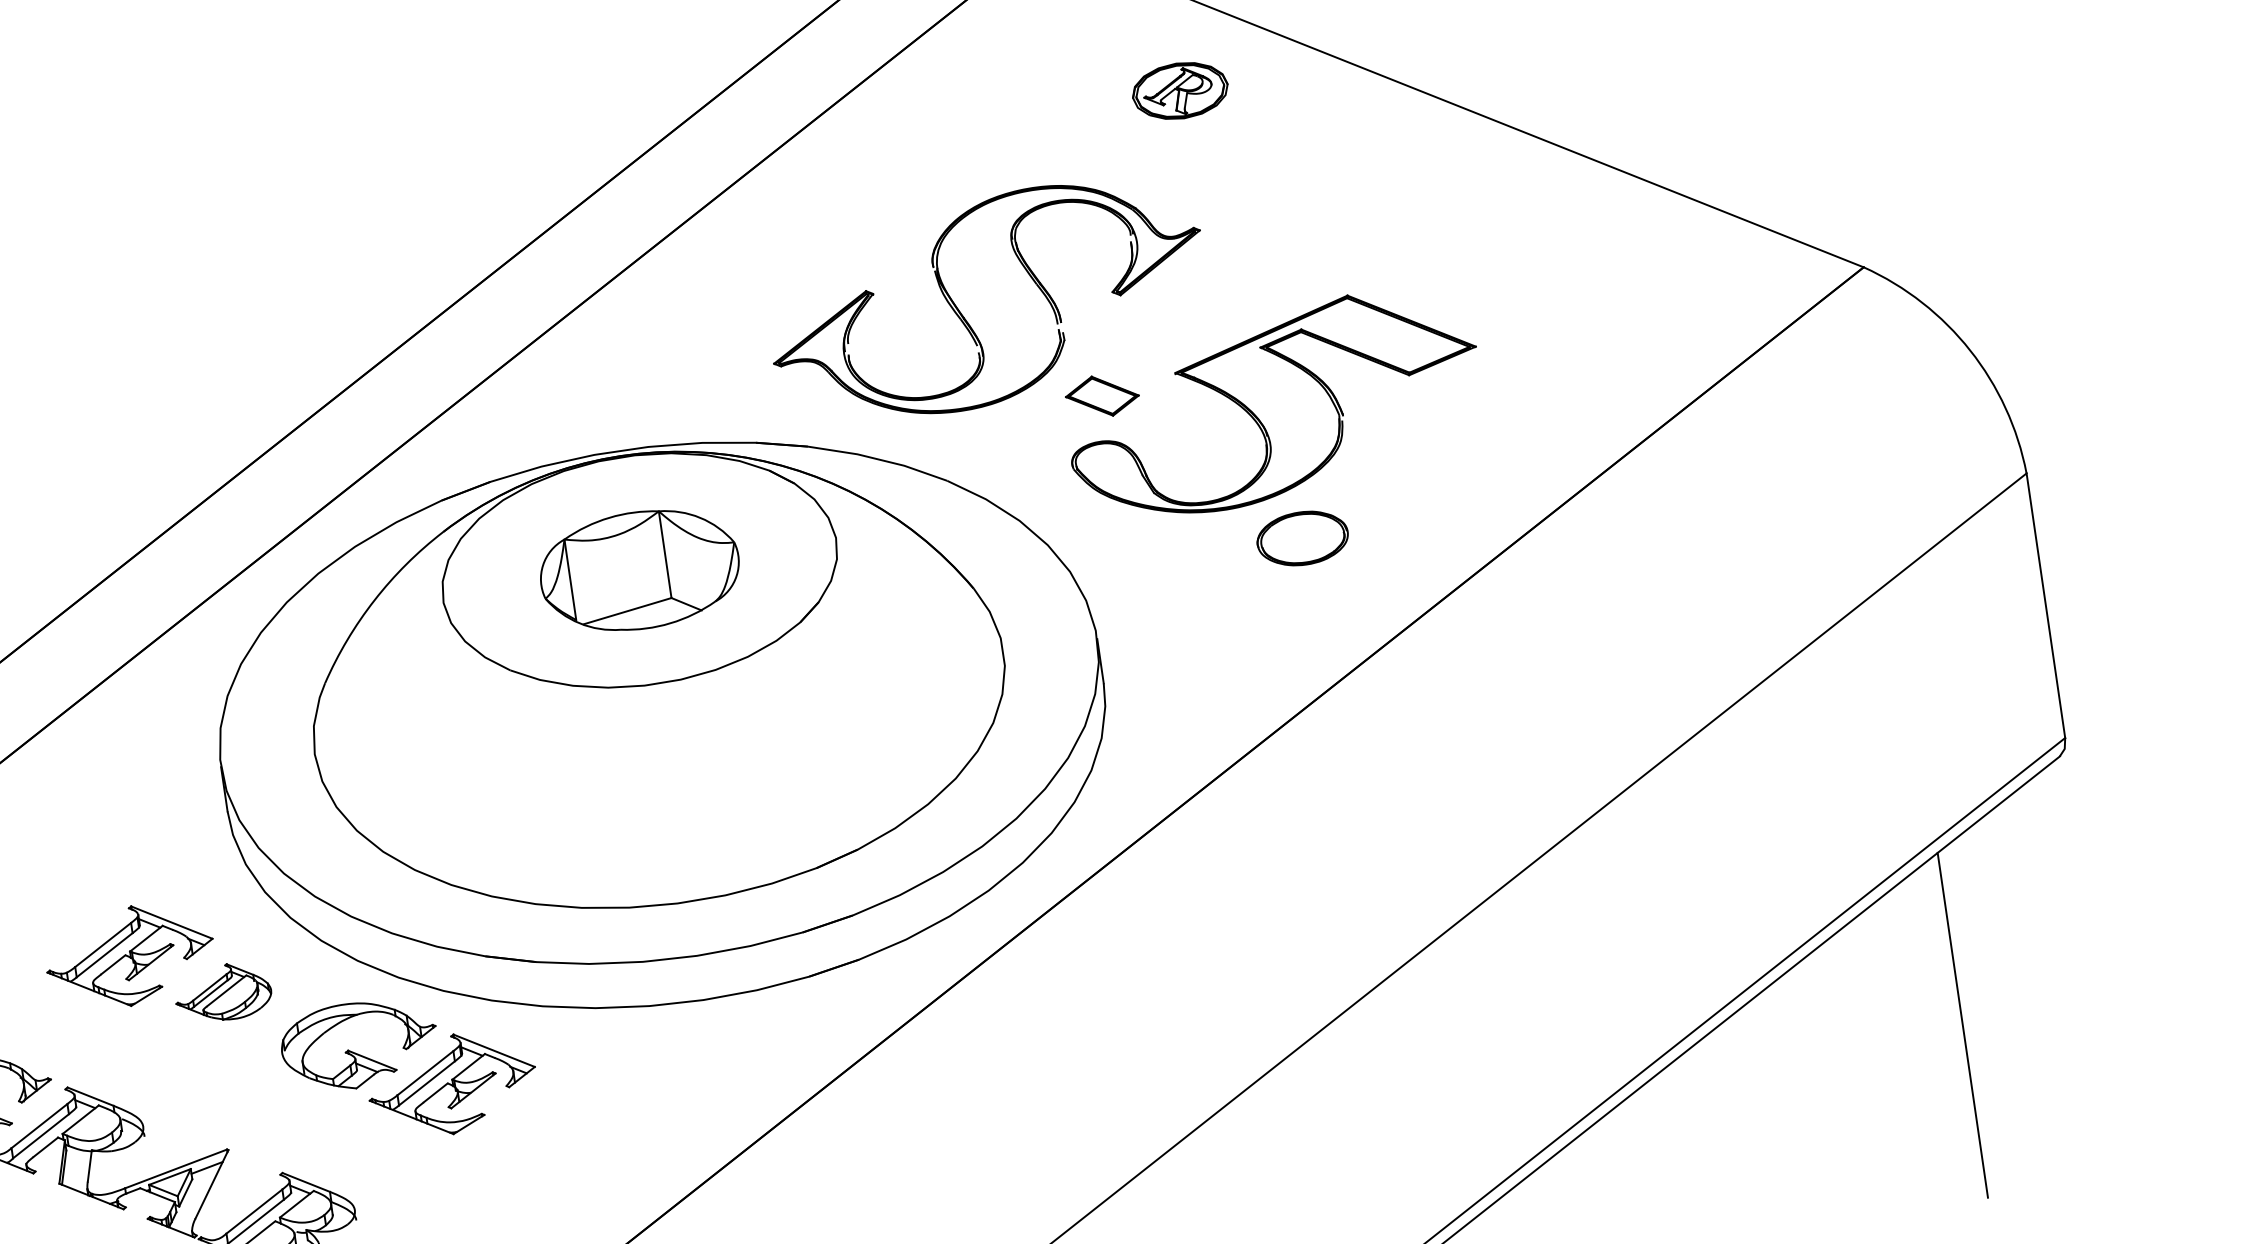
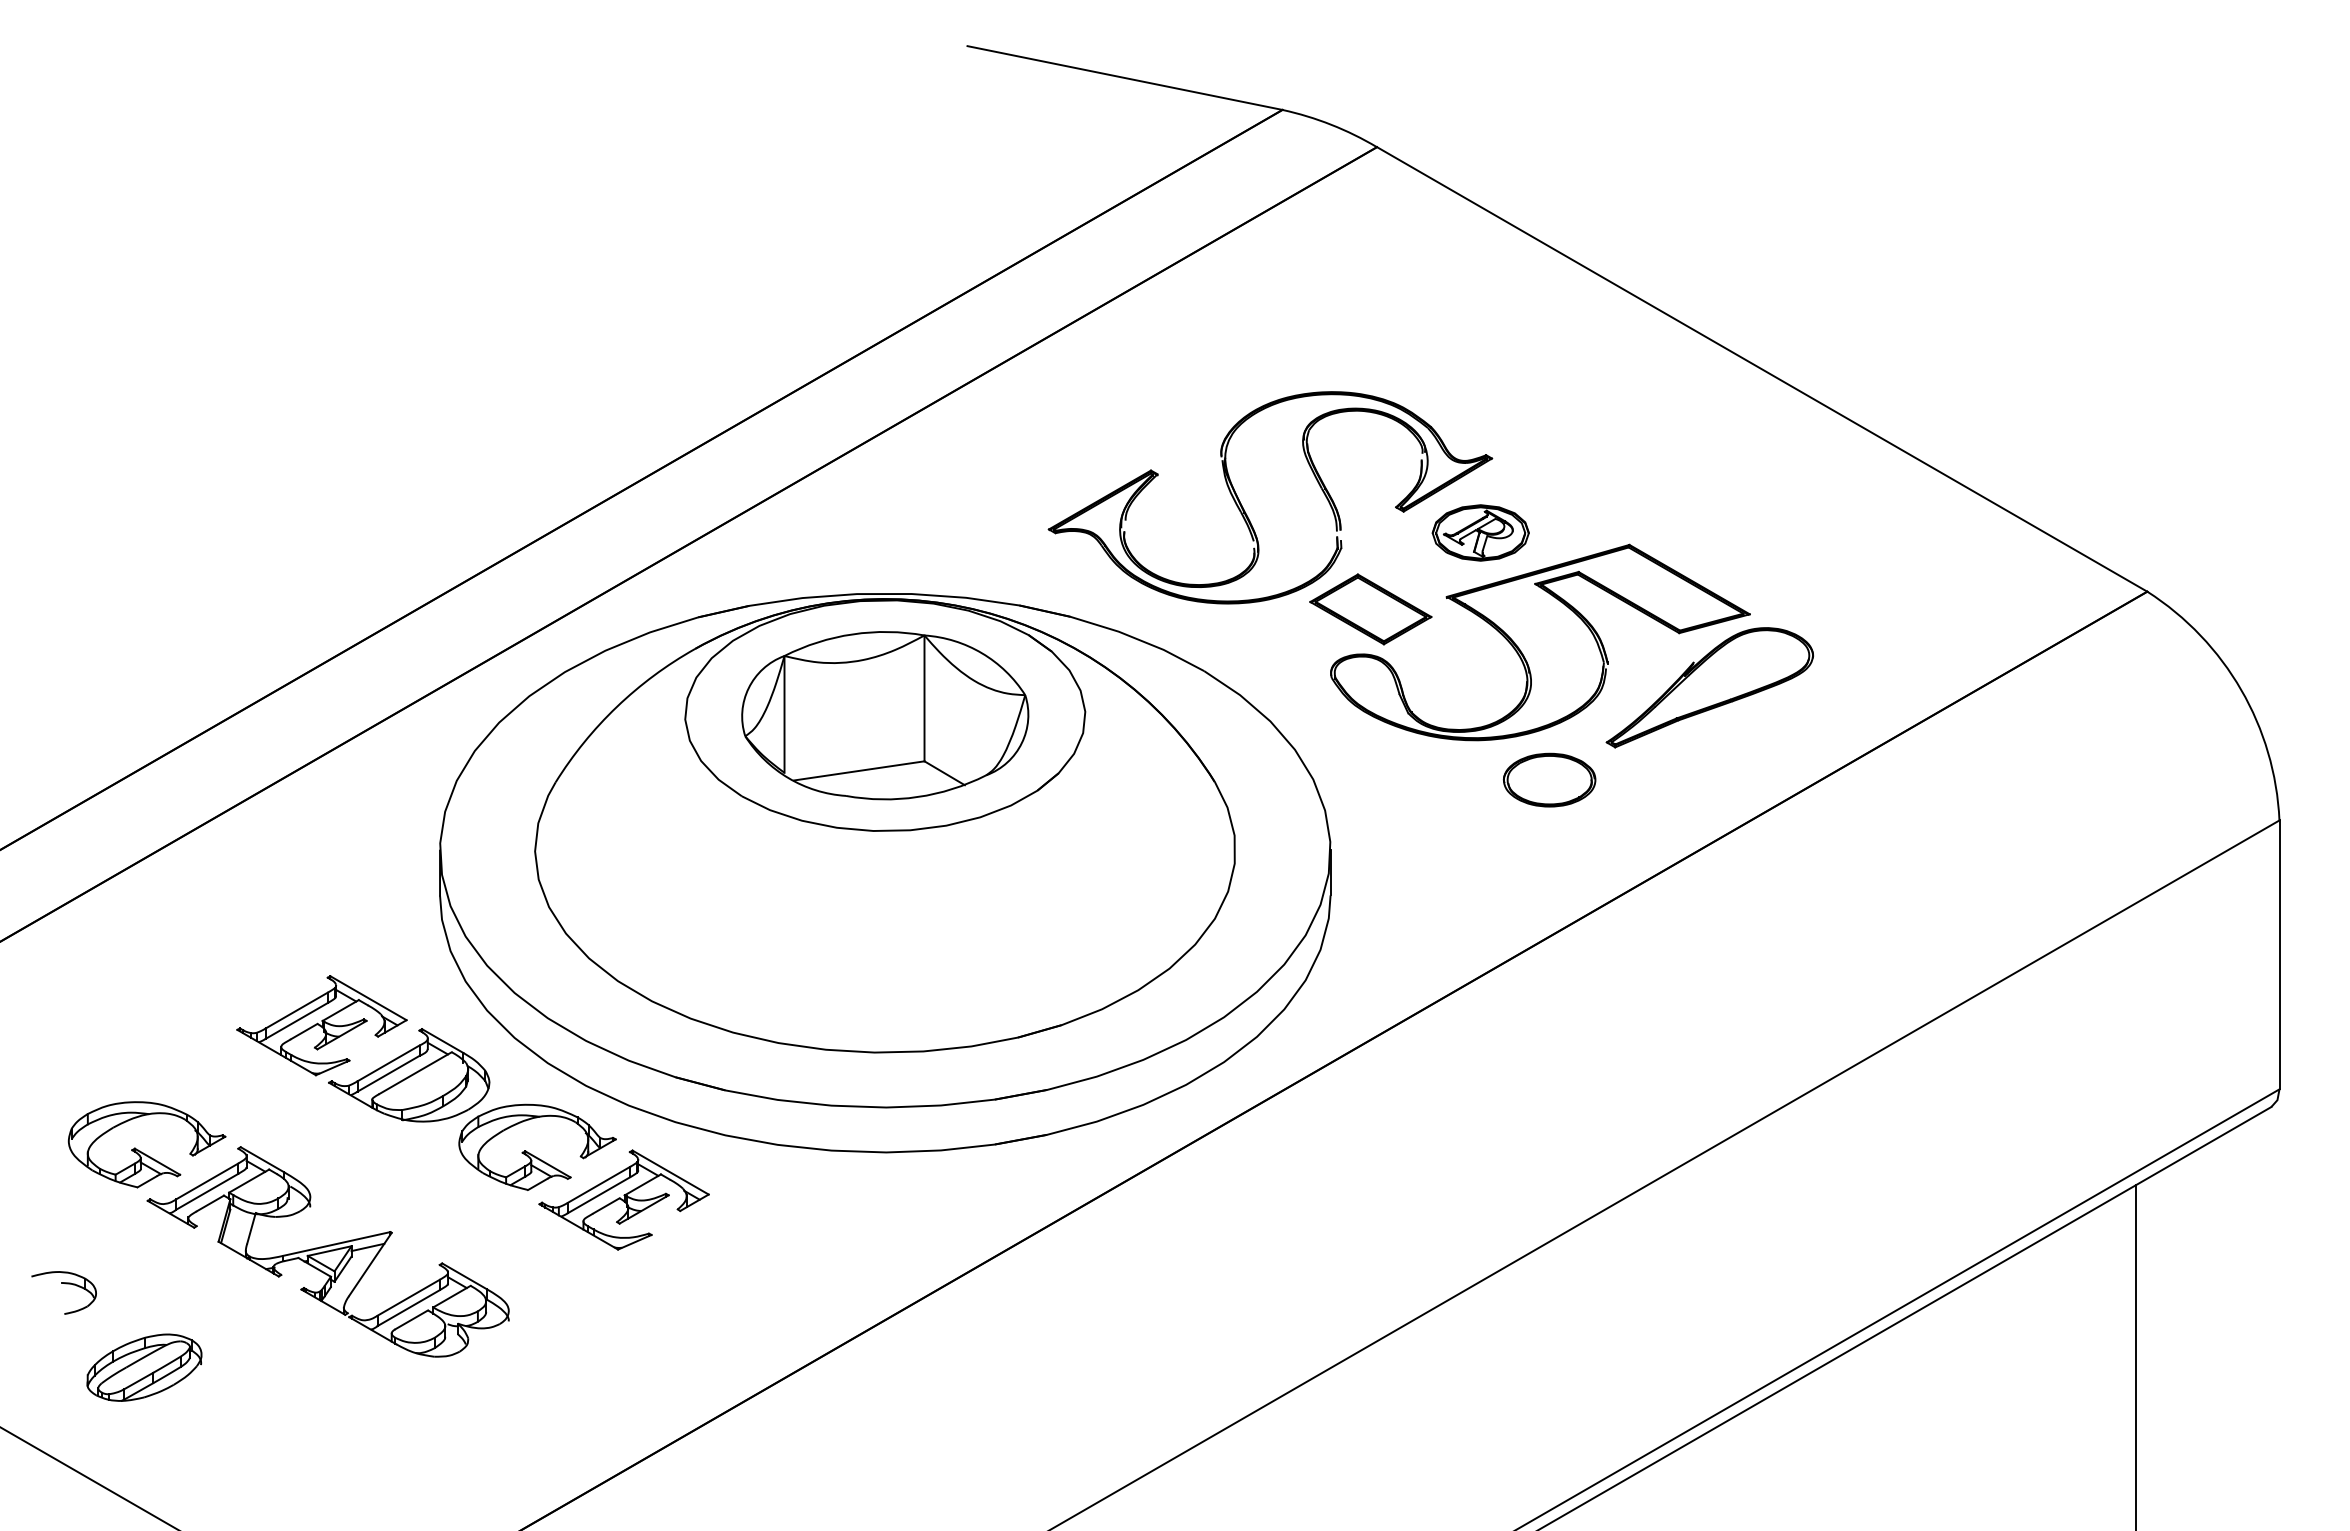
part: (1179, 90) -> (1480, 532), moved
part: (1101, 396) -> (1370, 609), size x1.67
part: (1446, 424) -> (1709, 687), added
part: (640, 570) -> (885, 715), size x1.43
part: (223, 992) -> (409, 1075), size x1.67

